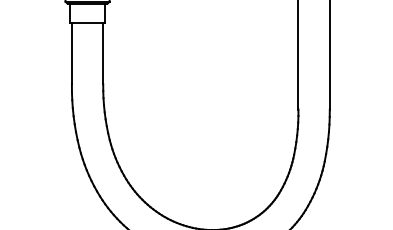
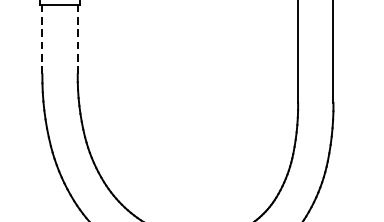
line: (71, 53) -> (41, 39), solid -> dashed
line: (103, 53) -> (78, 39), solid -> dashed

